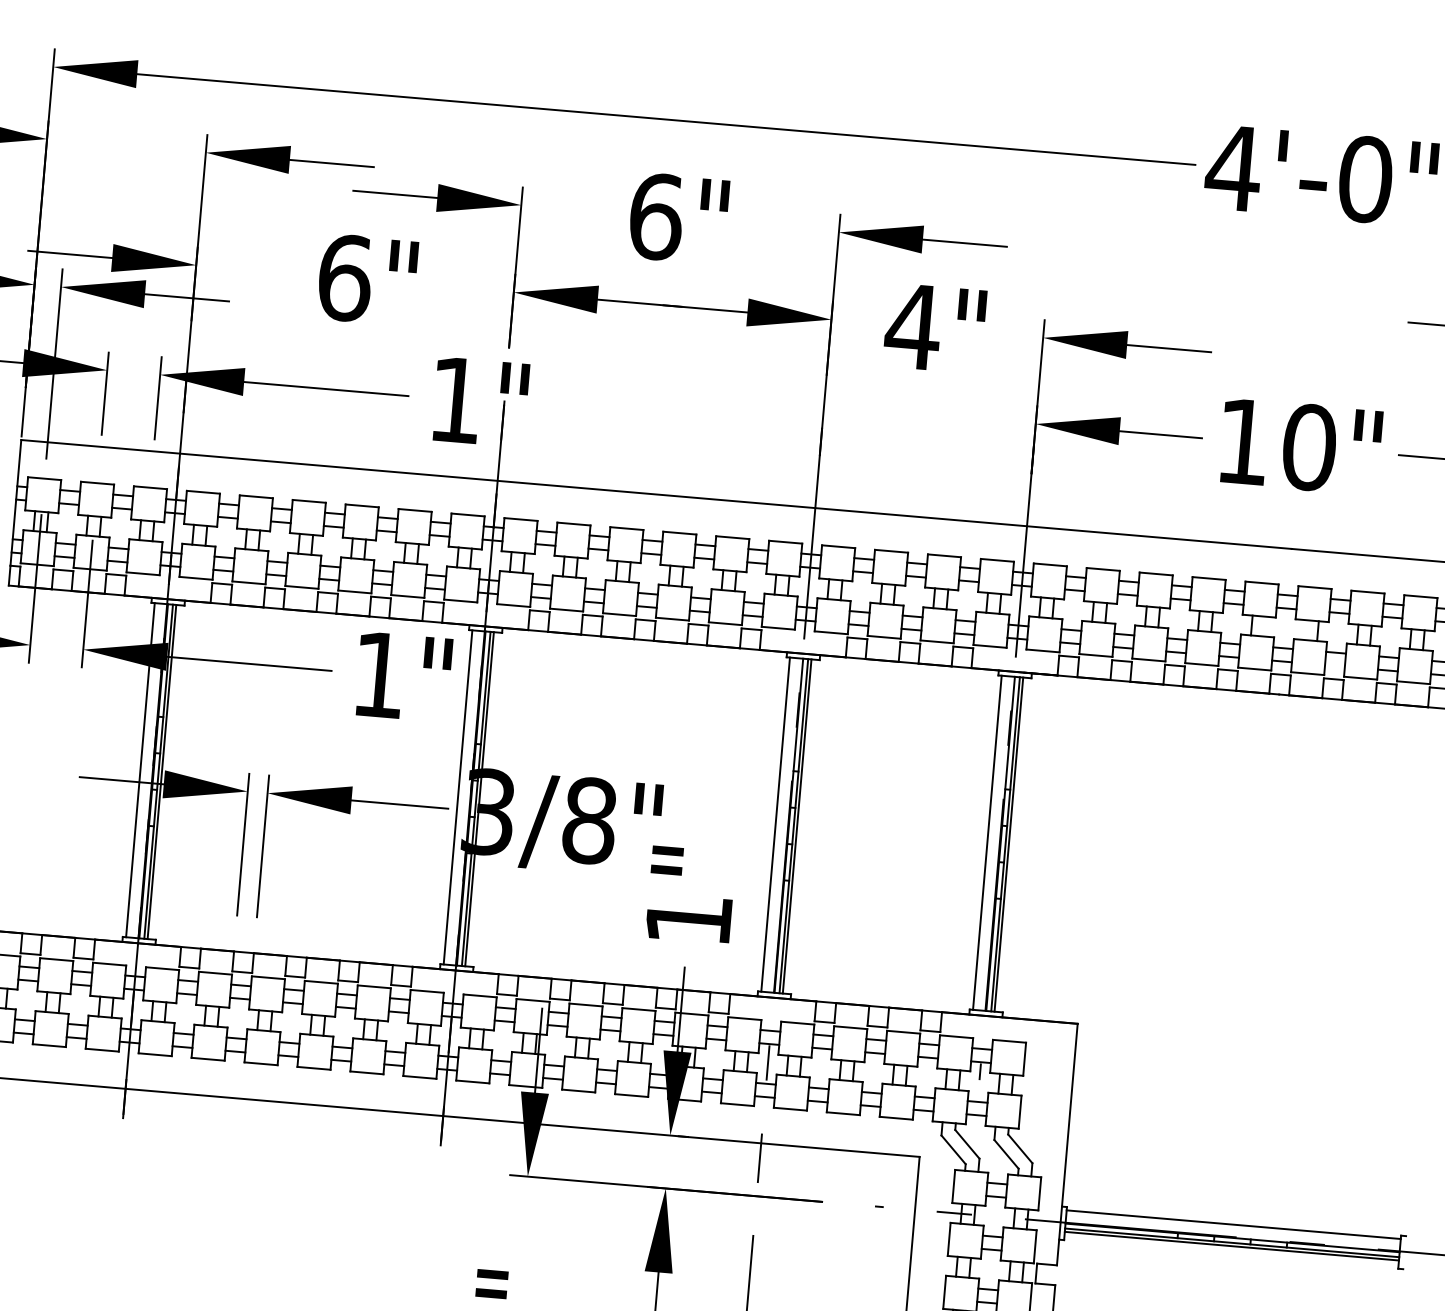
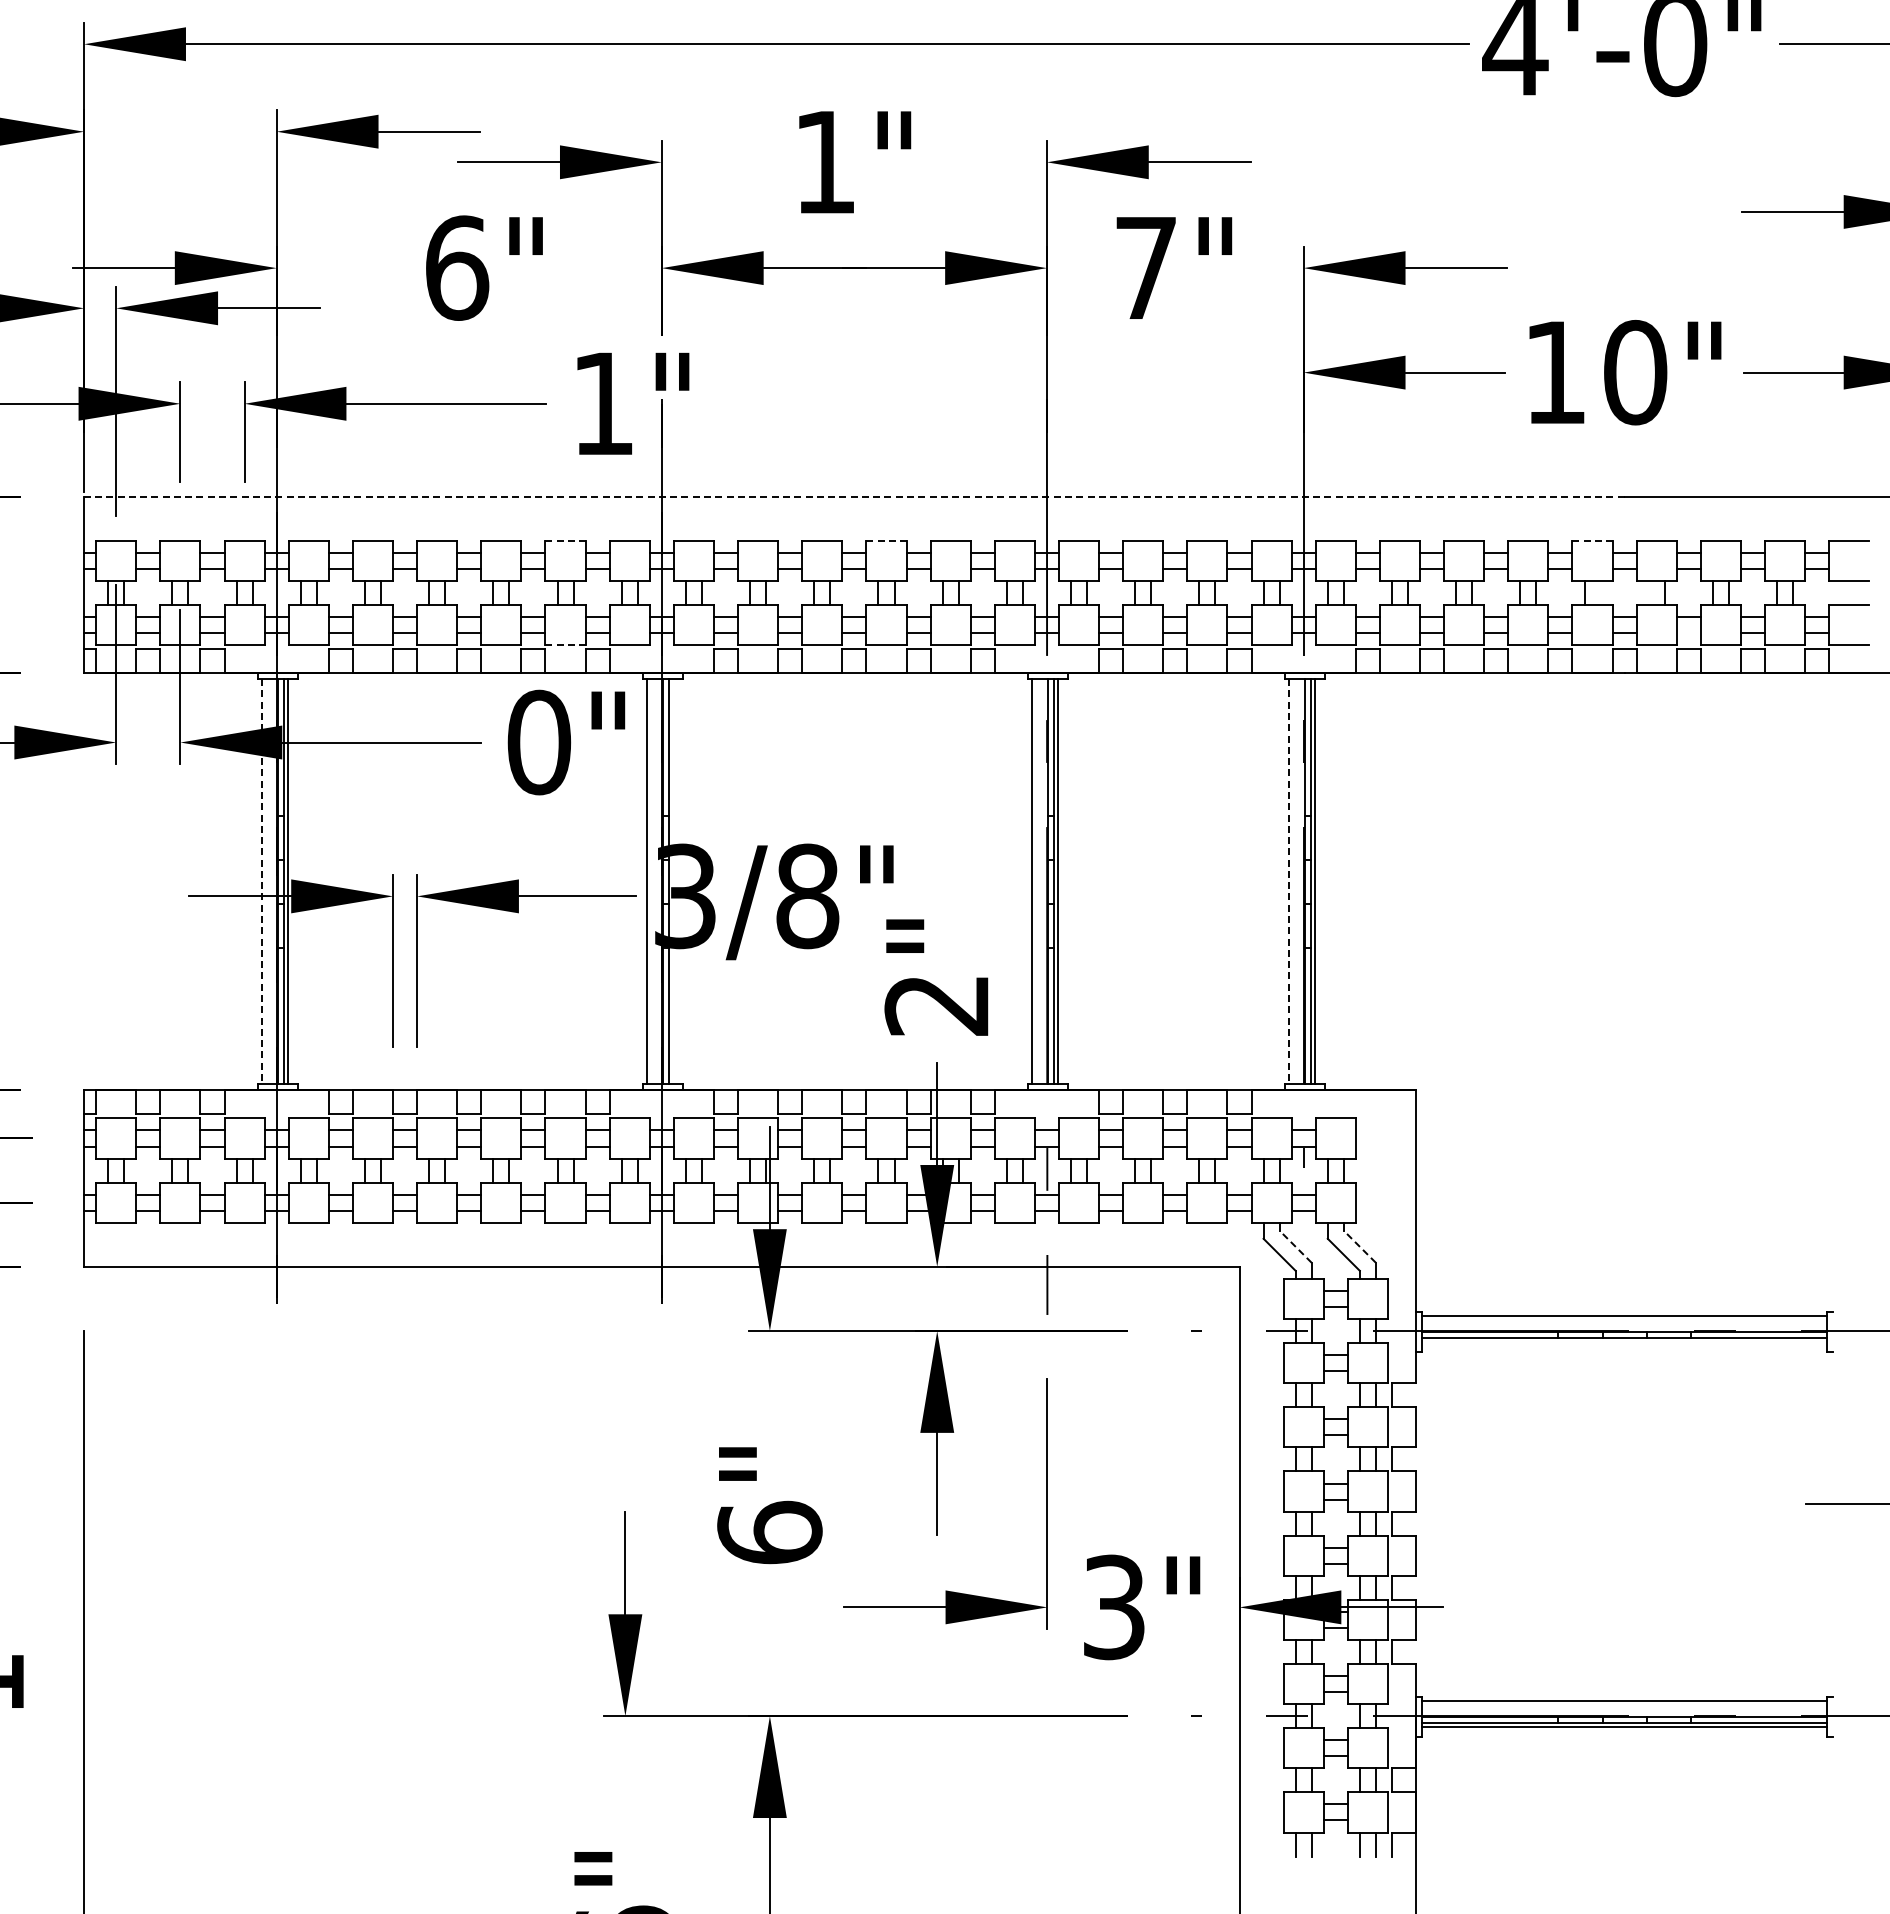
text: (656, 216) -> (825, 162), 6" -> 1"
text: (912, 326) -> (1145, 267), 4" -> 7"
line: (655, 494) -> (853, 496), solid -> dashed
line: (415, 510) -> (566, 540), solid -> dashed
line: (679, 532) -> (886, 540), solid -> dashed
line: (1262, 582) -> (1593, 540), solid -> dashed
line: (408, 596) -> (566, 645), solid -> dashed
text: (379, 675) -> (539, 742), 1" -> 0"
line: (140, 769) -> (261, 881), solid -> dashed
line: (479, 799) -> (672, 881), removed
line: (987, 842) -> (1288, 881), solid -> dashed
text: (688, 919) -> (936, 1005), 1" -> 2"
line: (967, 1144) -> (1295, 1246), solid -> dashed
line: (1020, 1148) -> (1359, 1246), solid -> dashed
line: (1231, 1246) -> (1624, 1342), removed

